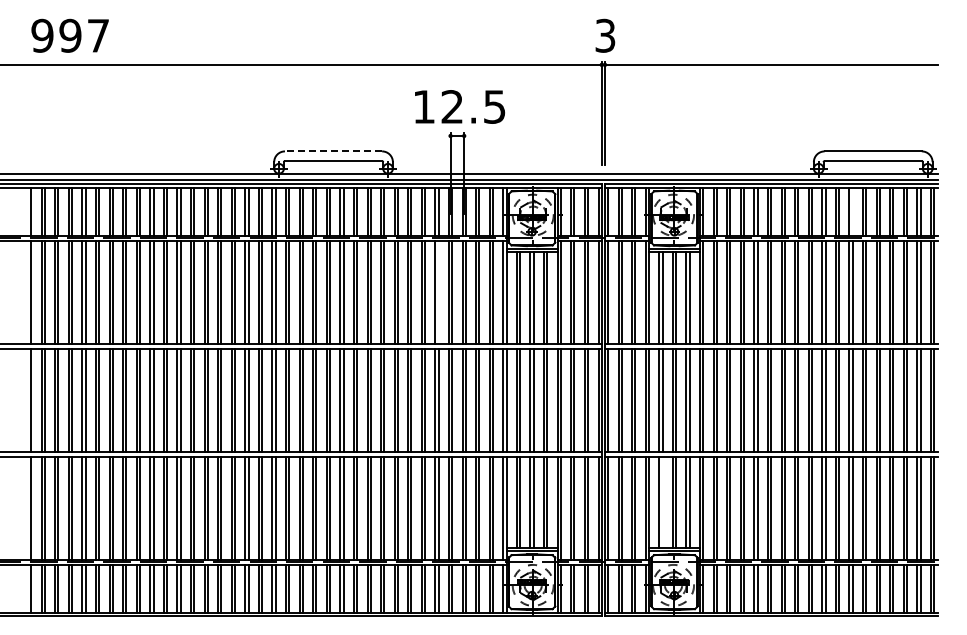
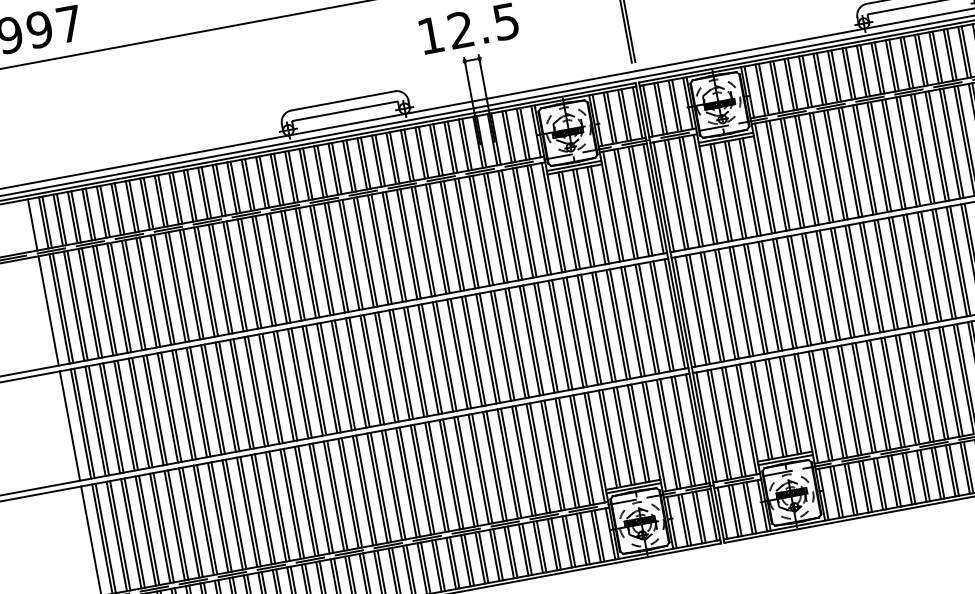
line: (333, 151) -> (343, 101), dashed -> solid
line: (852, 211) -> (908, 62), added
line: (438, 292) -> (482, 230), added
line: (662, 502) -> (763, 410), added

